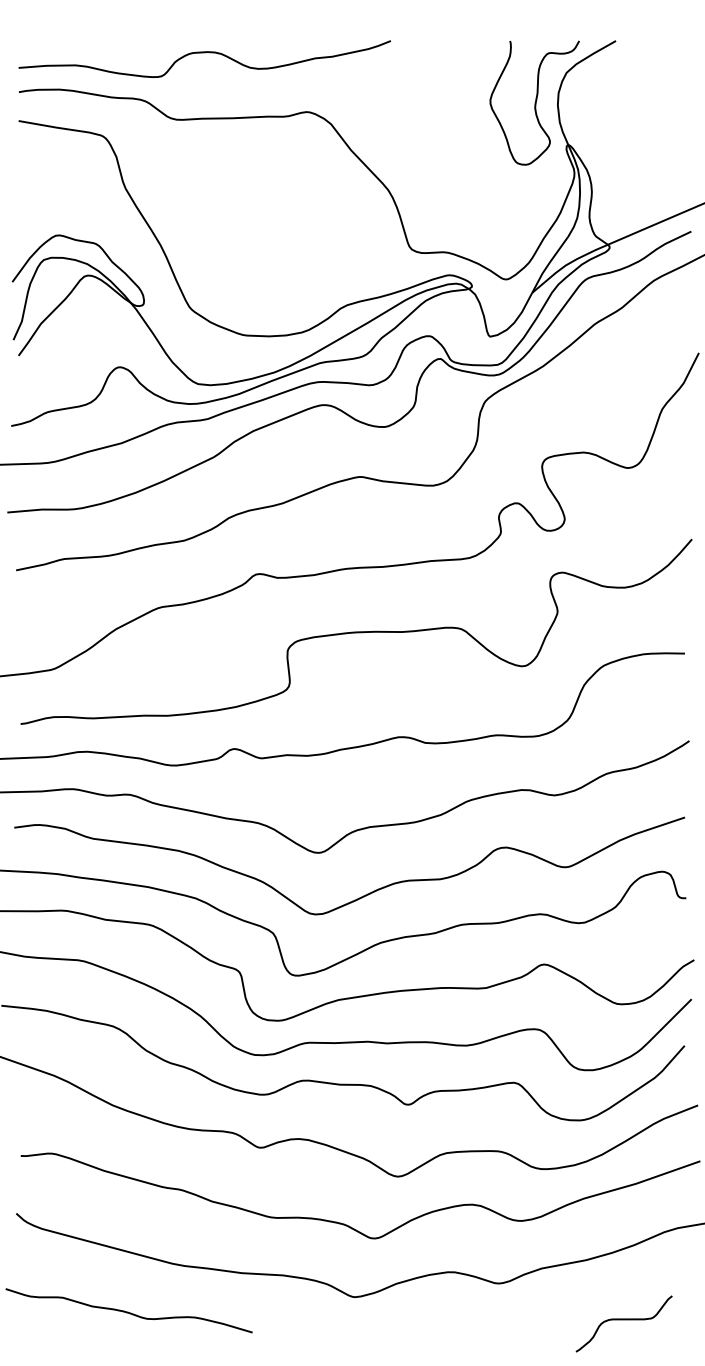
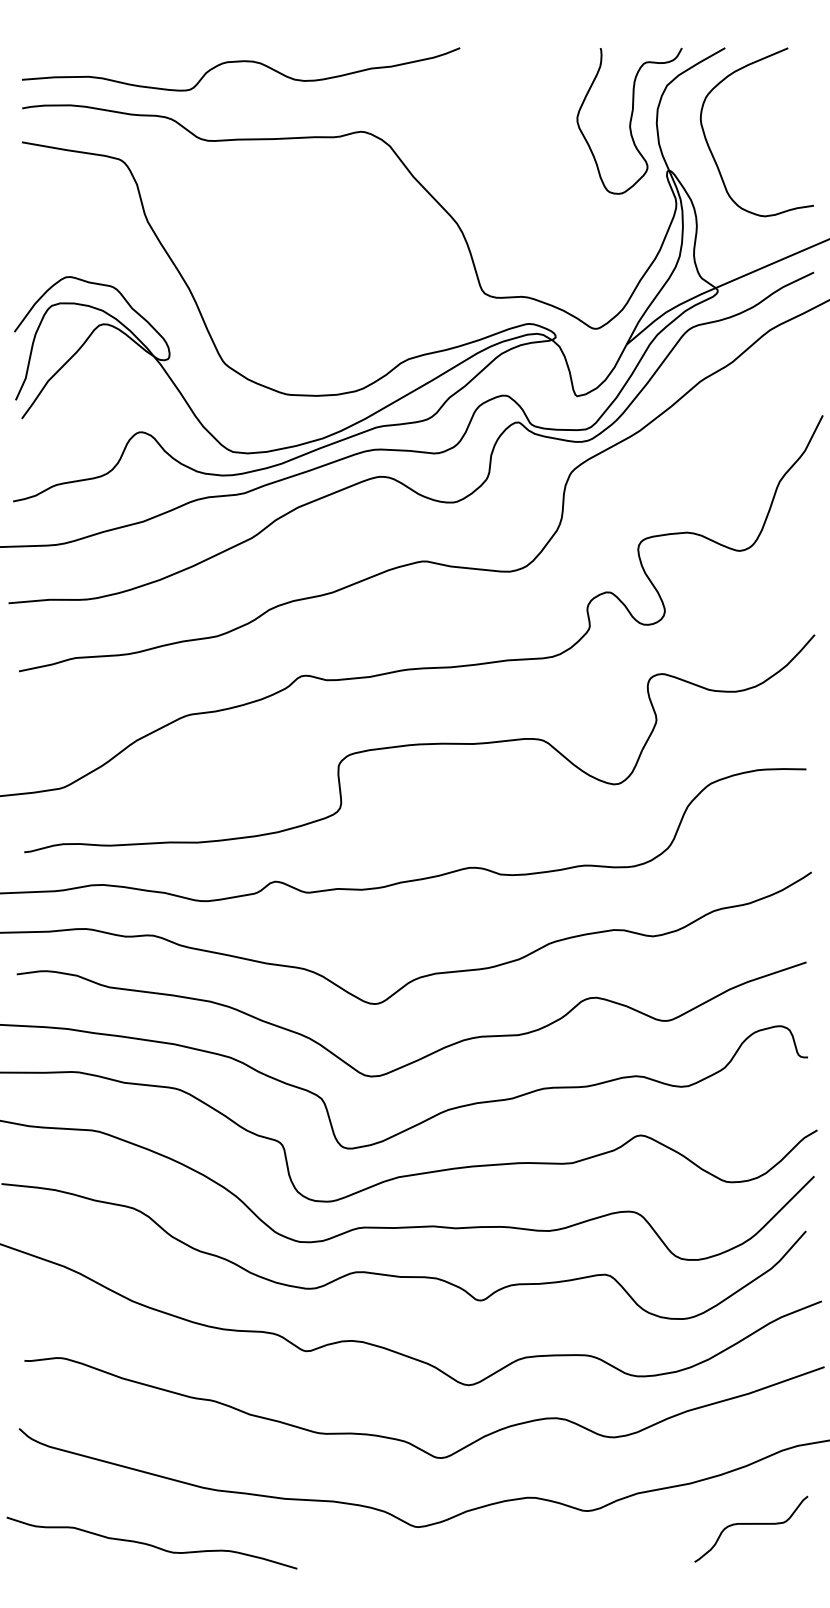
curve: (604, 127) -> (711, 149), added
curve: (623, 1320) -> (750, 1525), moved

